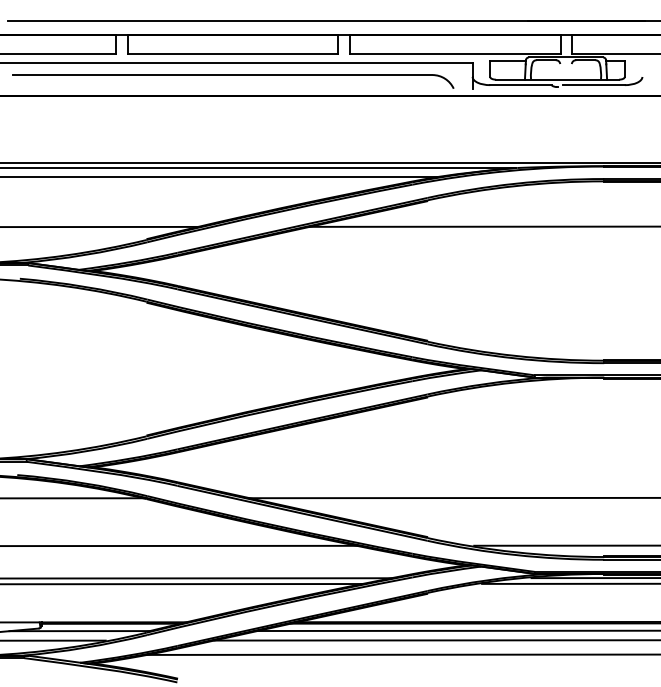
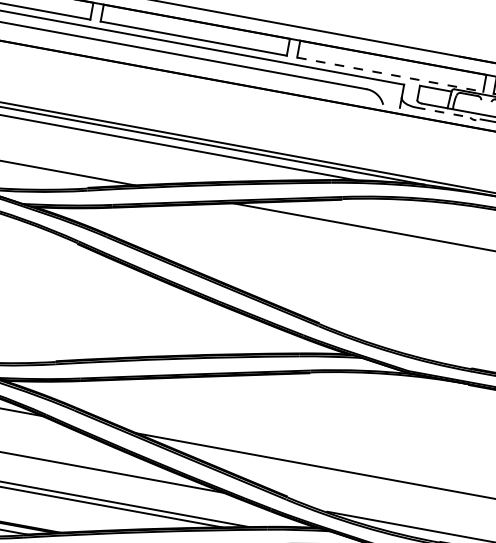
line: (455, 54) -> (390, 74), solid -> dashed
line: (520, 85) -> (442, 112), solid -> dashed

